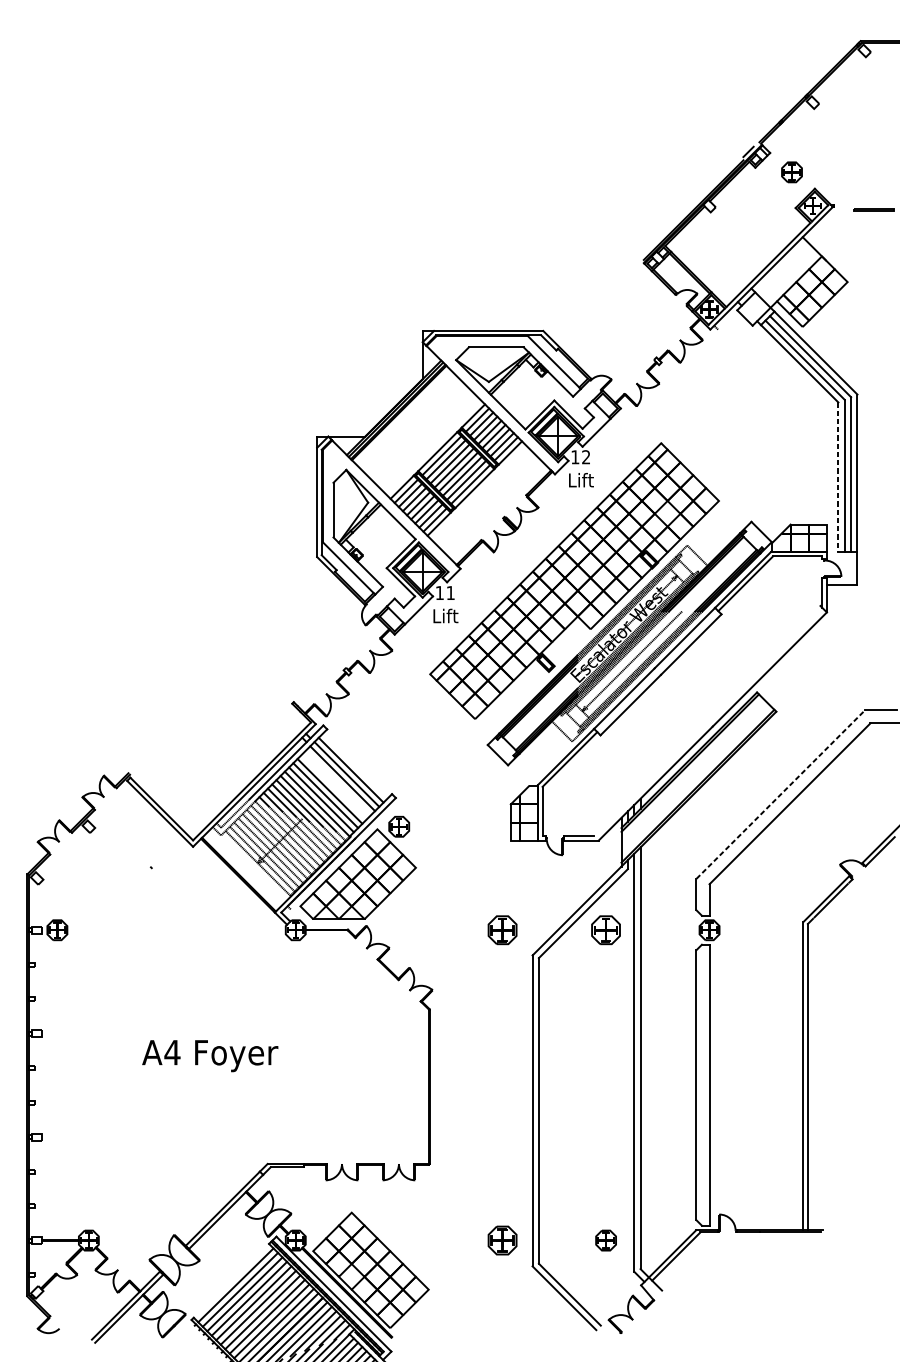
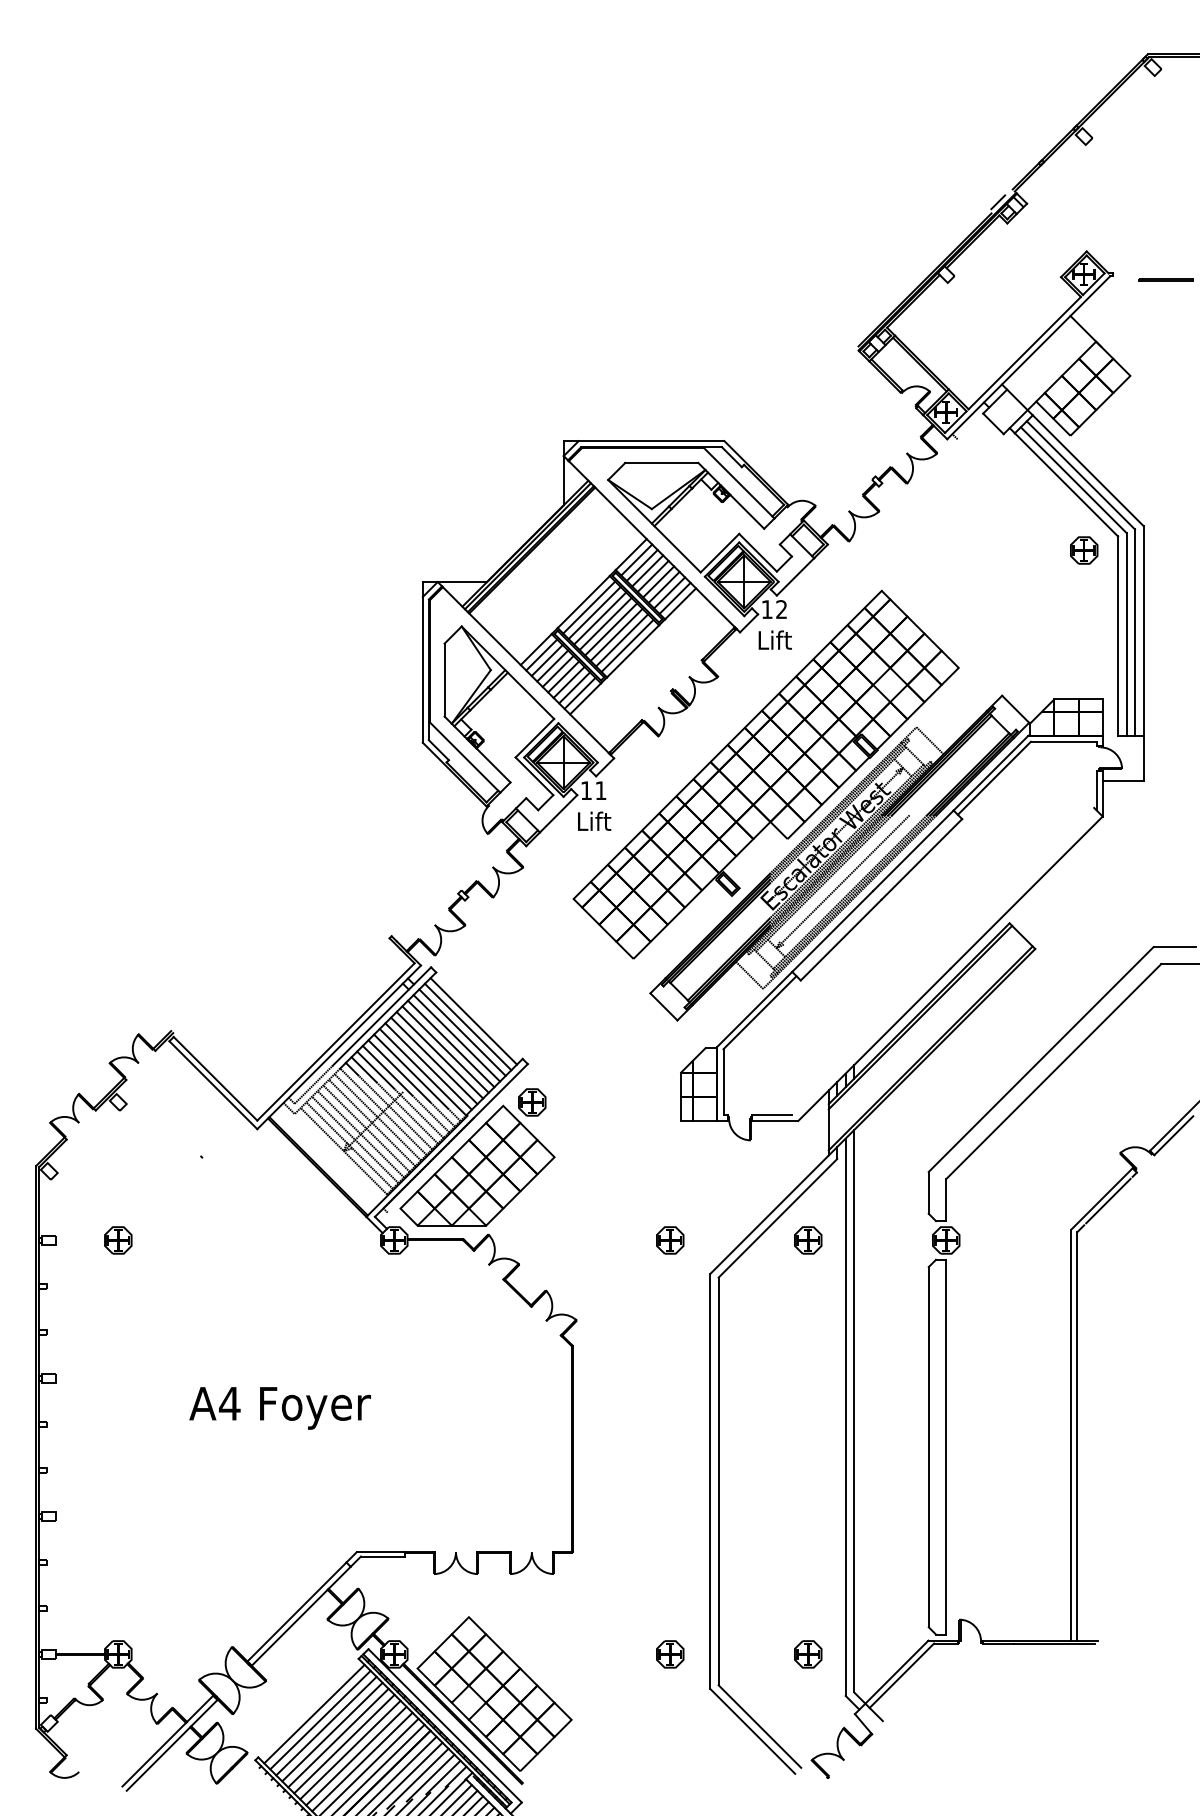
part: (792, 172) -> (1084, 550), moved
line: (838, 477) -> (1118, 636), dashed -> solid
line: (355, 766) -> (473, 1021), added
line: (338, 782) -> (451, 1043), added
line: (334, 787) -> (445, 1049), added
line: (780, 794) -> (1041, 1059), dashed -> solid
part: (57, 930) -> (118, 1240), moved
part: (502, 930) -> (670, 1240), size x0.71
part: (606, 930) -> (808, 1240), size x0.71
part: (502, 1240) -> (670, 1654), size x0.71

